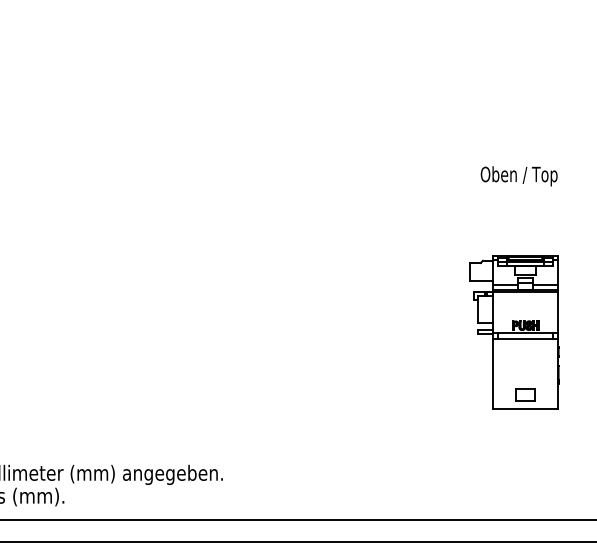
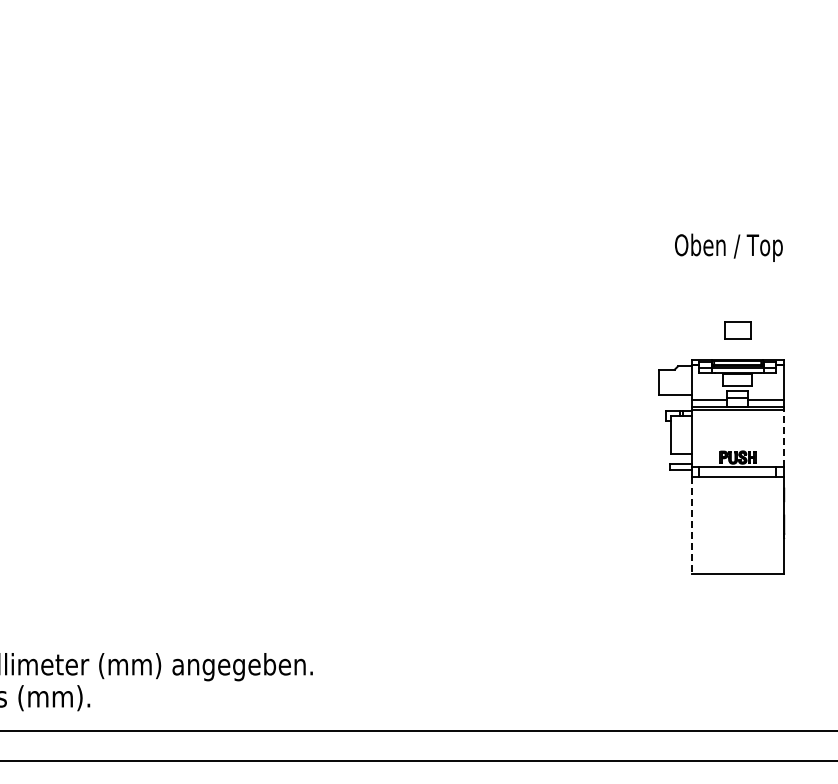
line: (558, 312) -> (783, 438), solid -> dashed
line: (492, 374) -> (691, 525), solid -> dashed
part: (525, 394) -> (737, 330), moved

